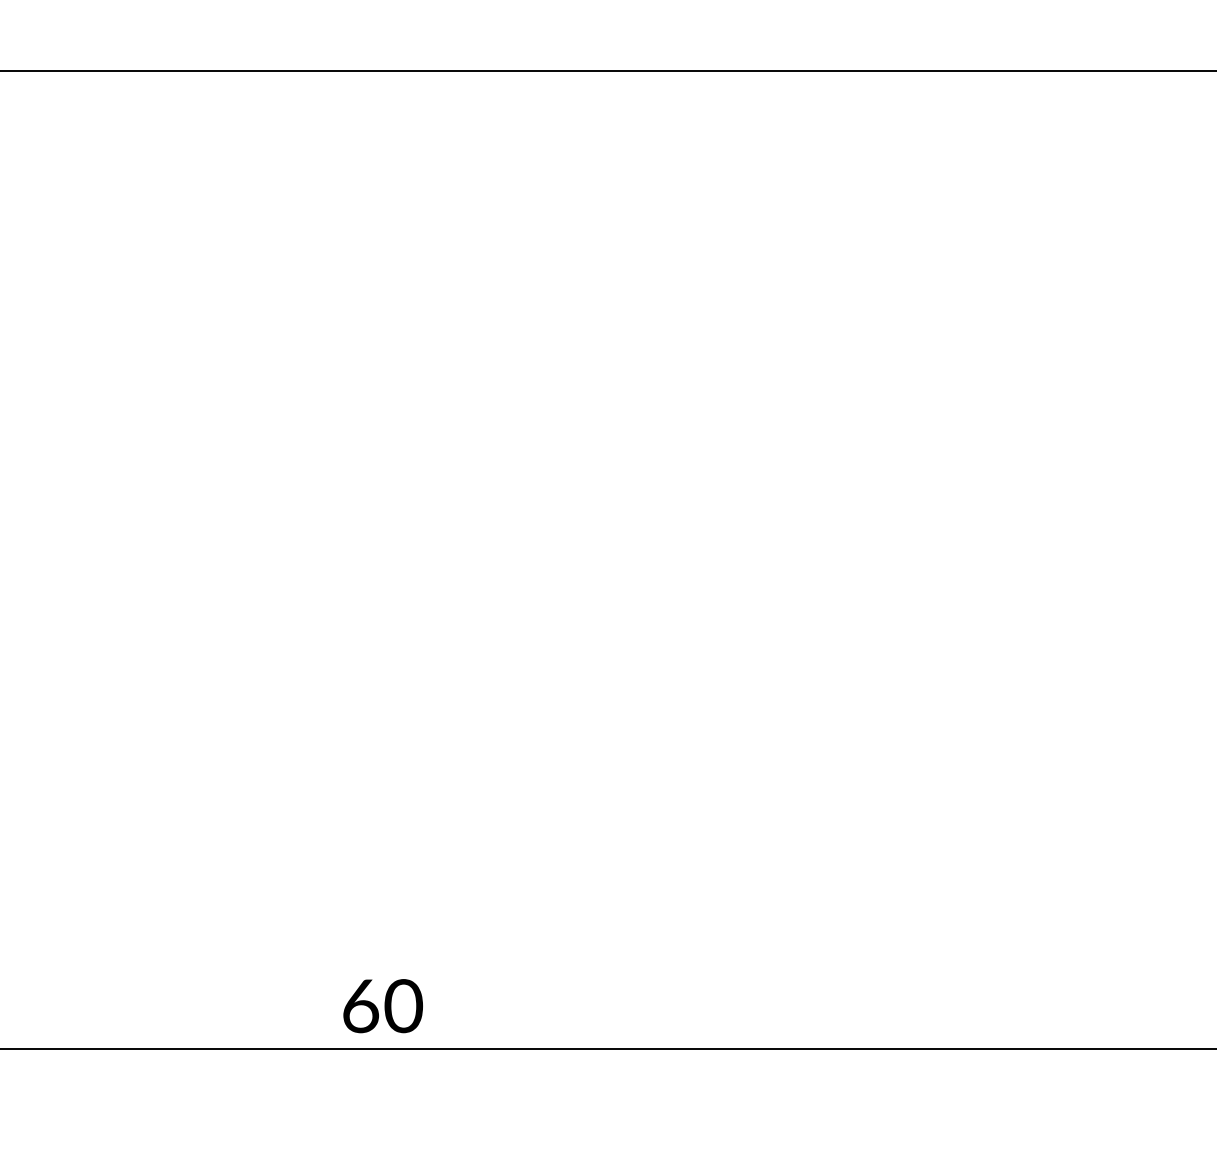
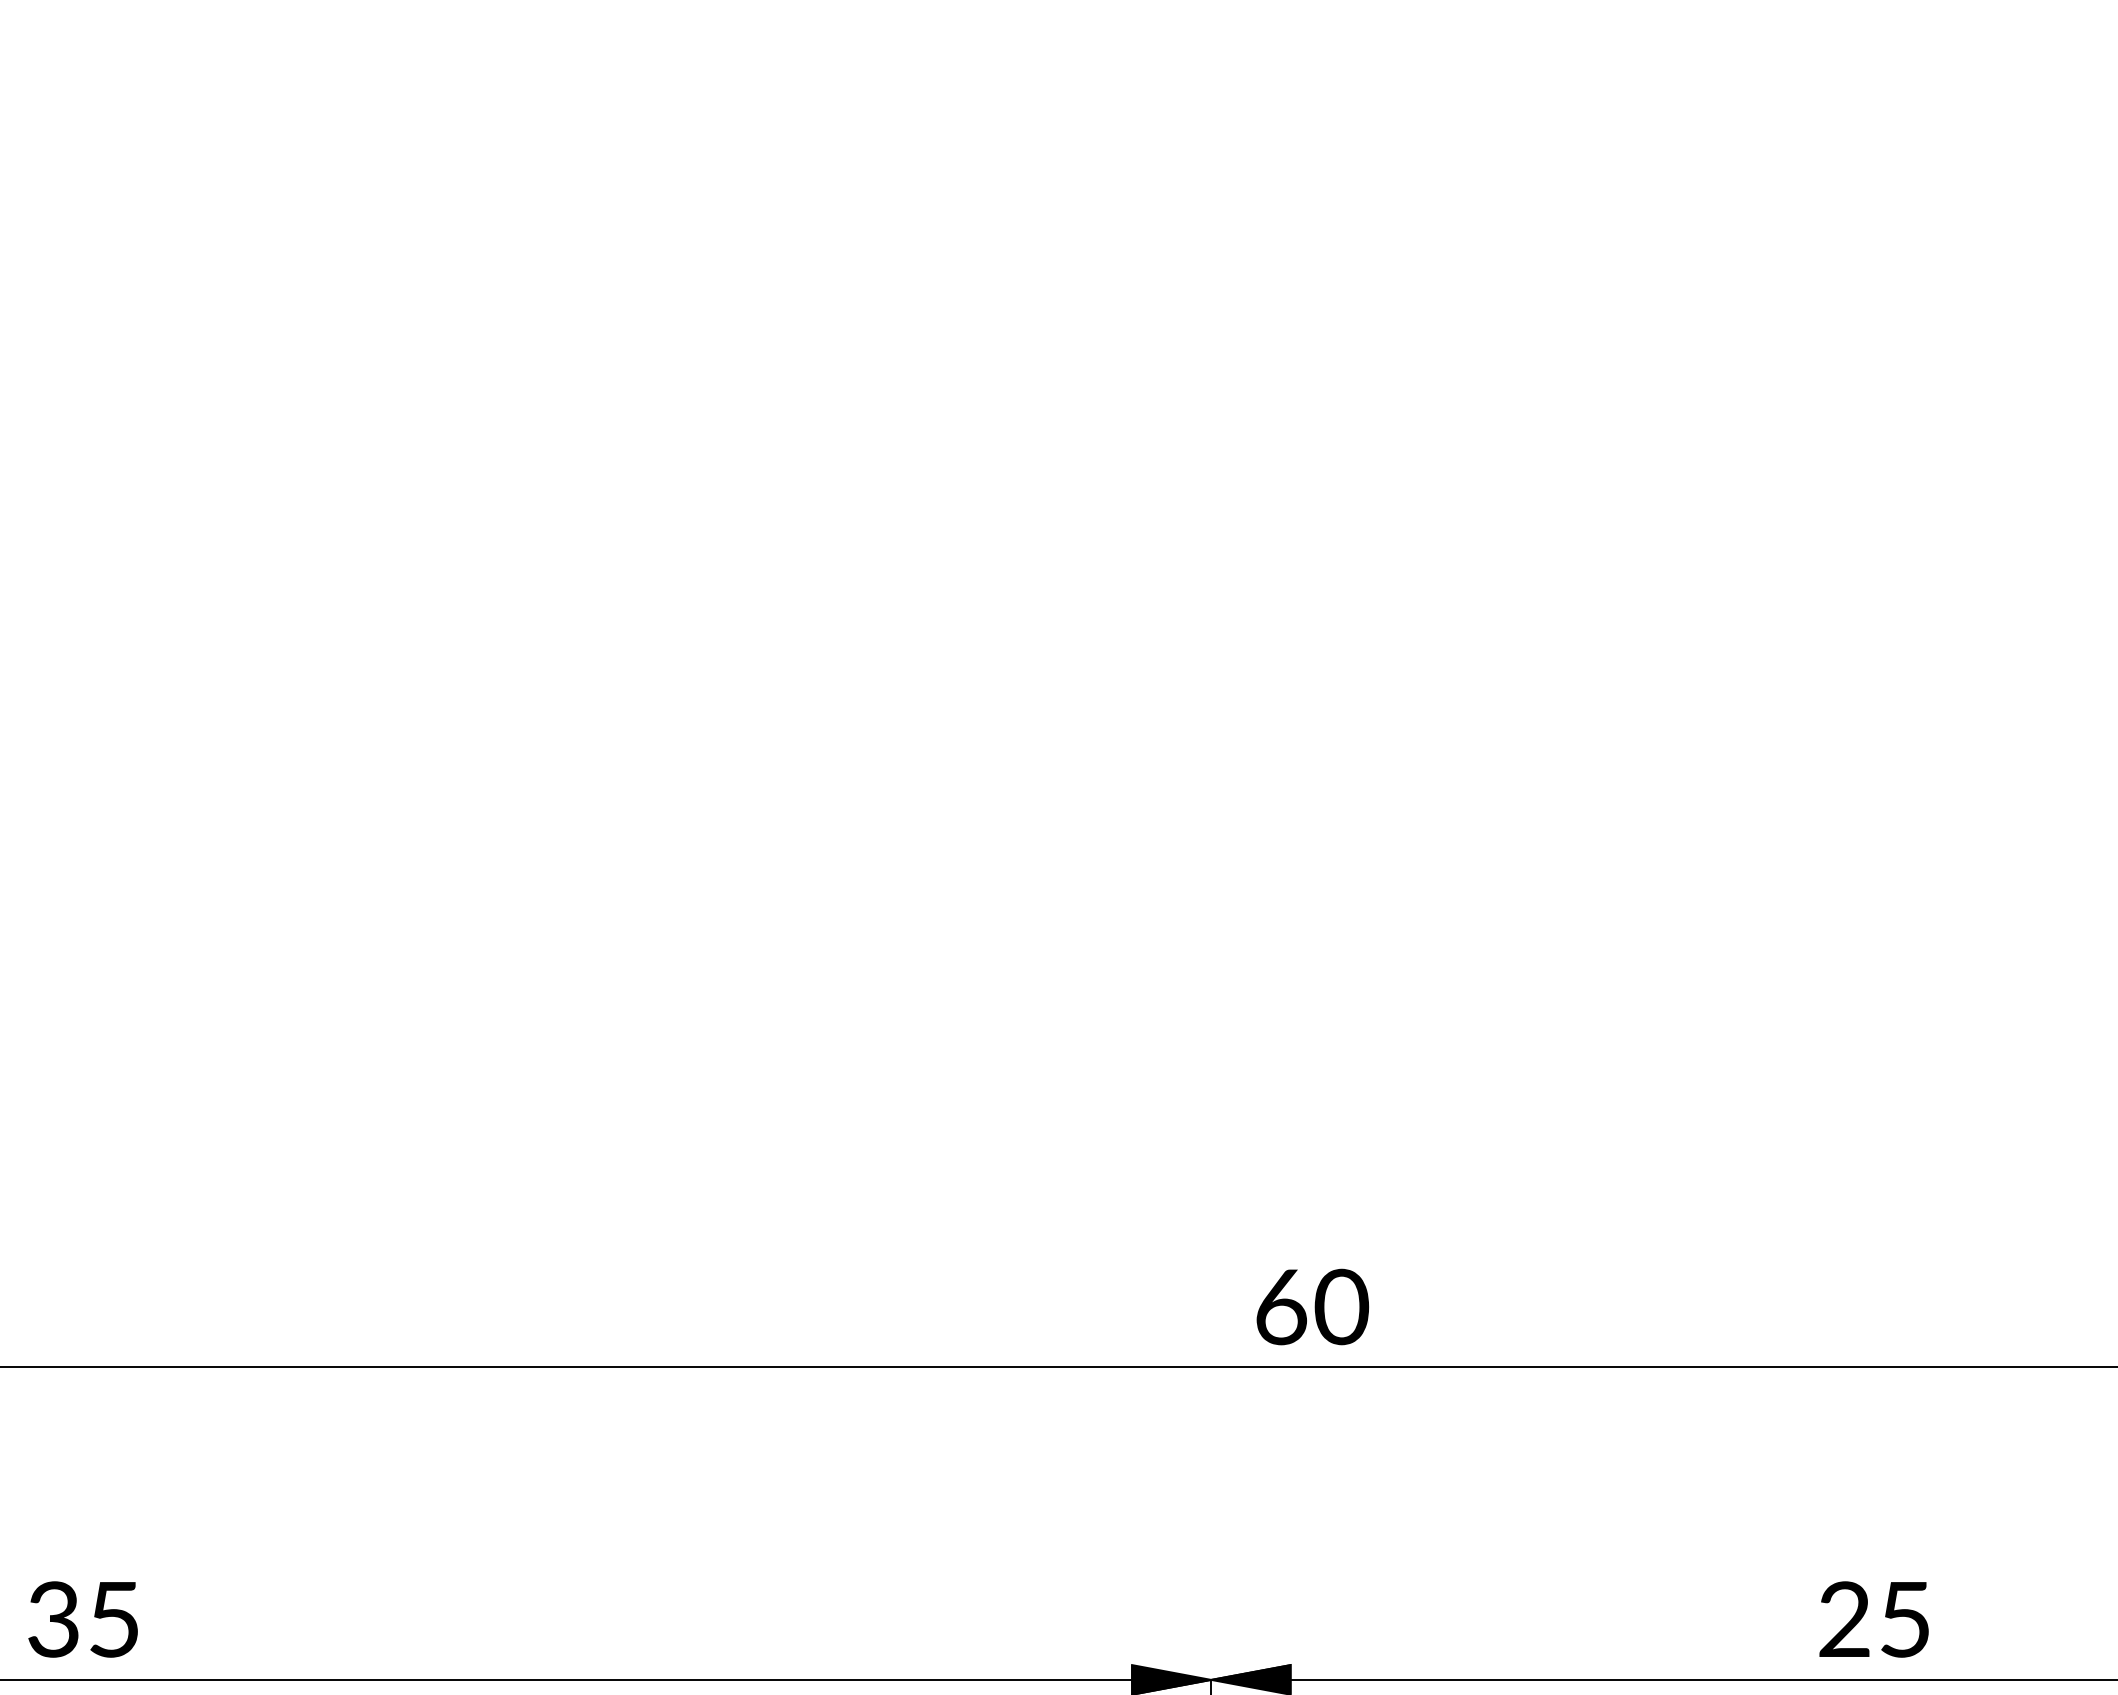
text: (382, 1005) -> (1312, 1306), moved

